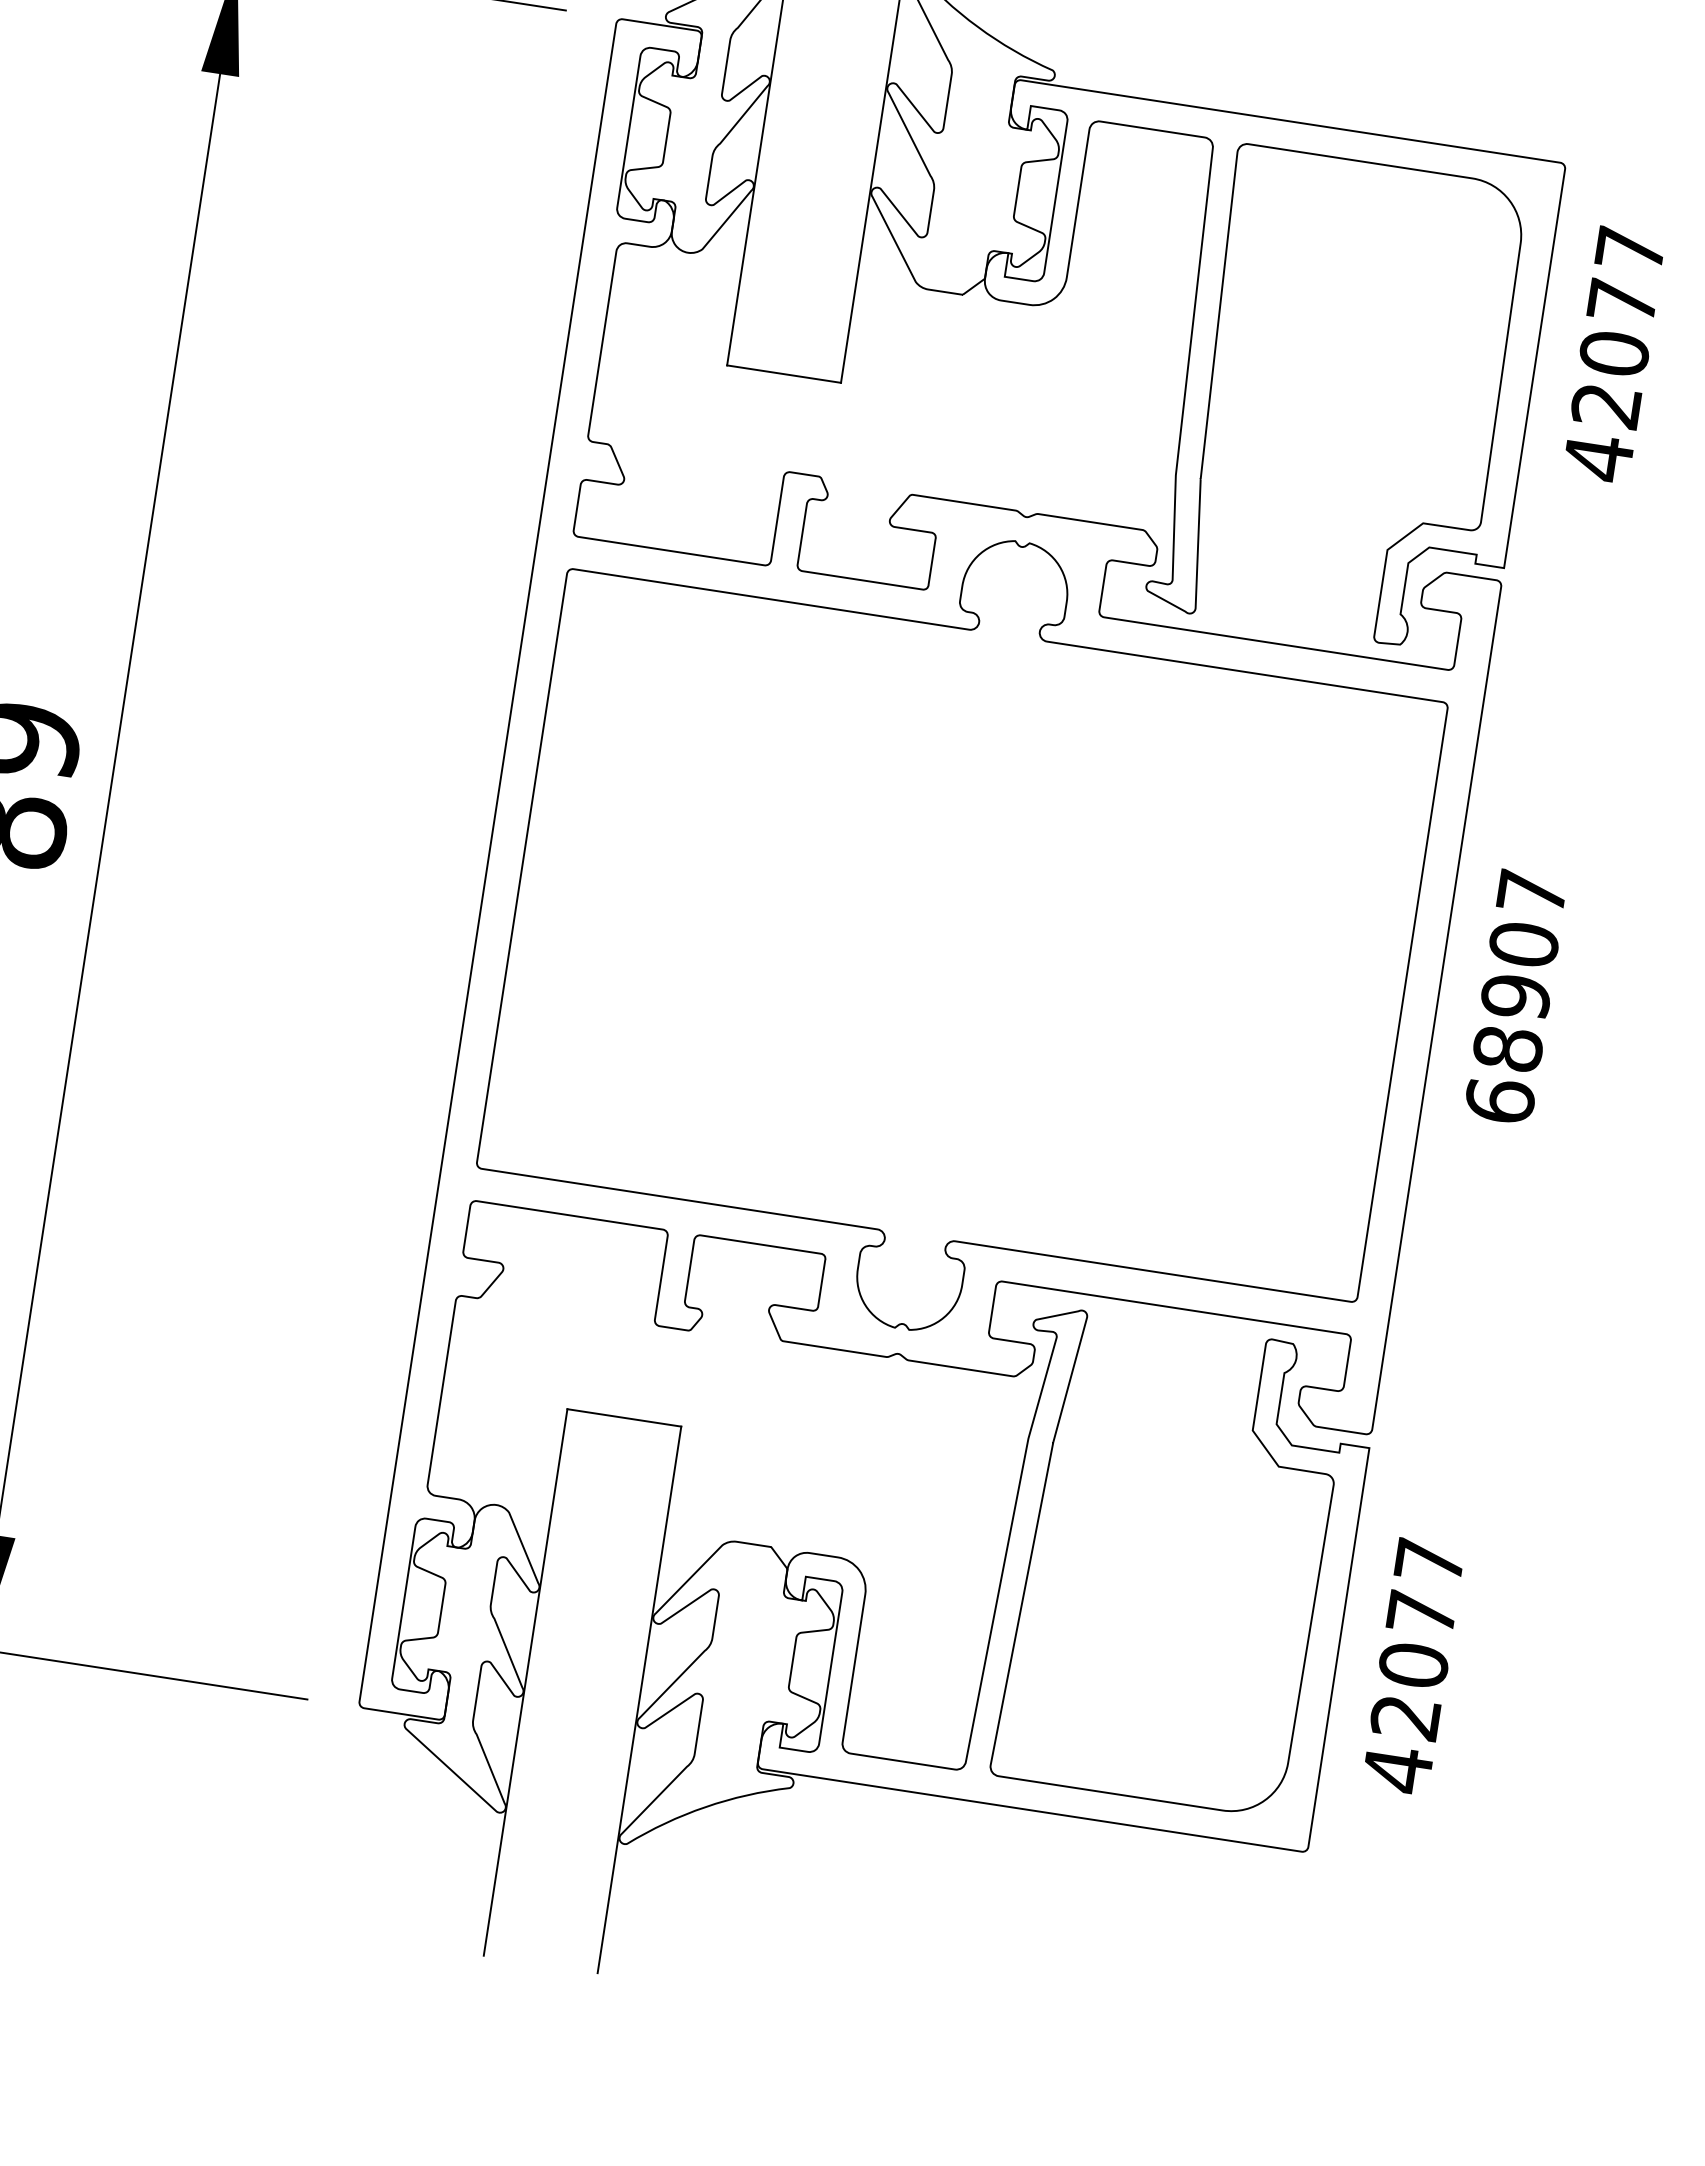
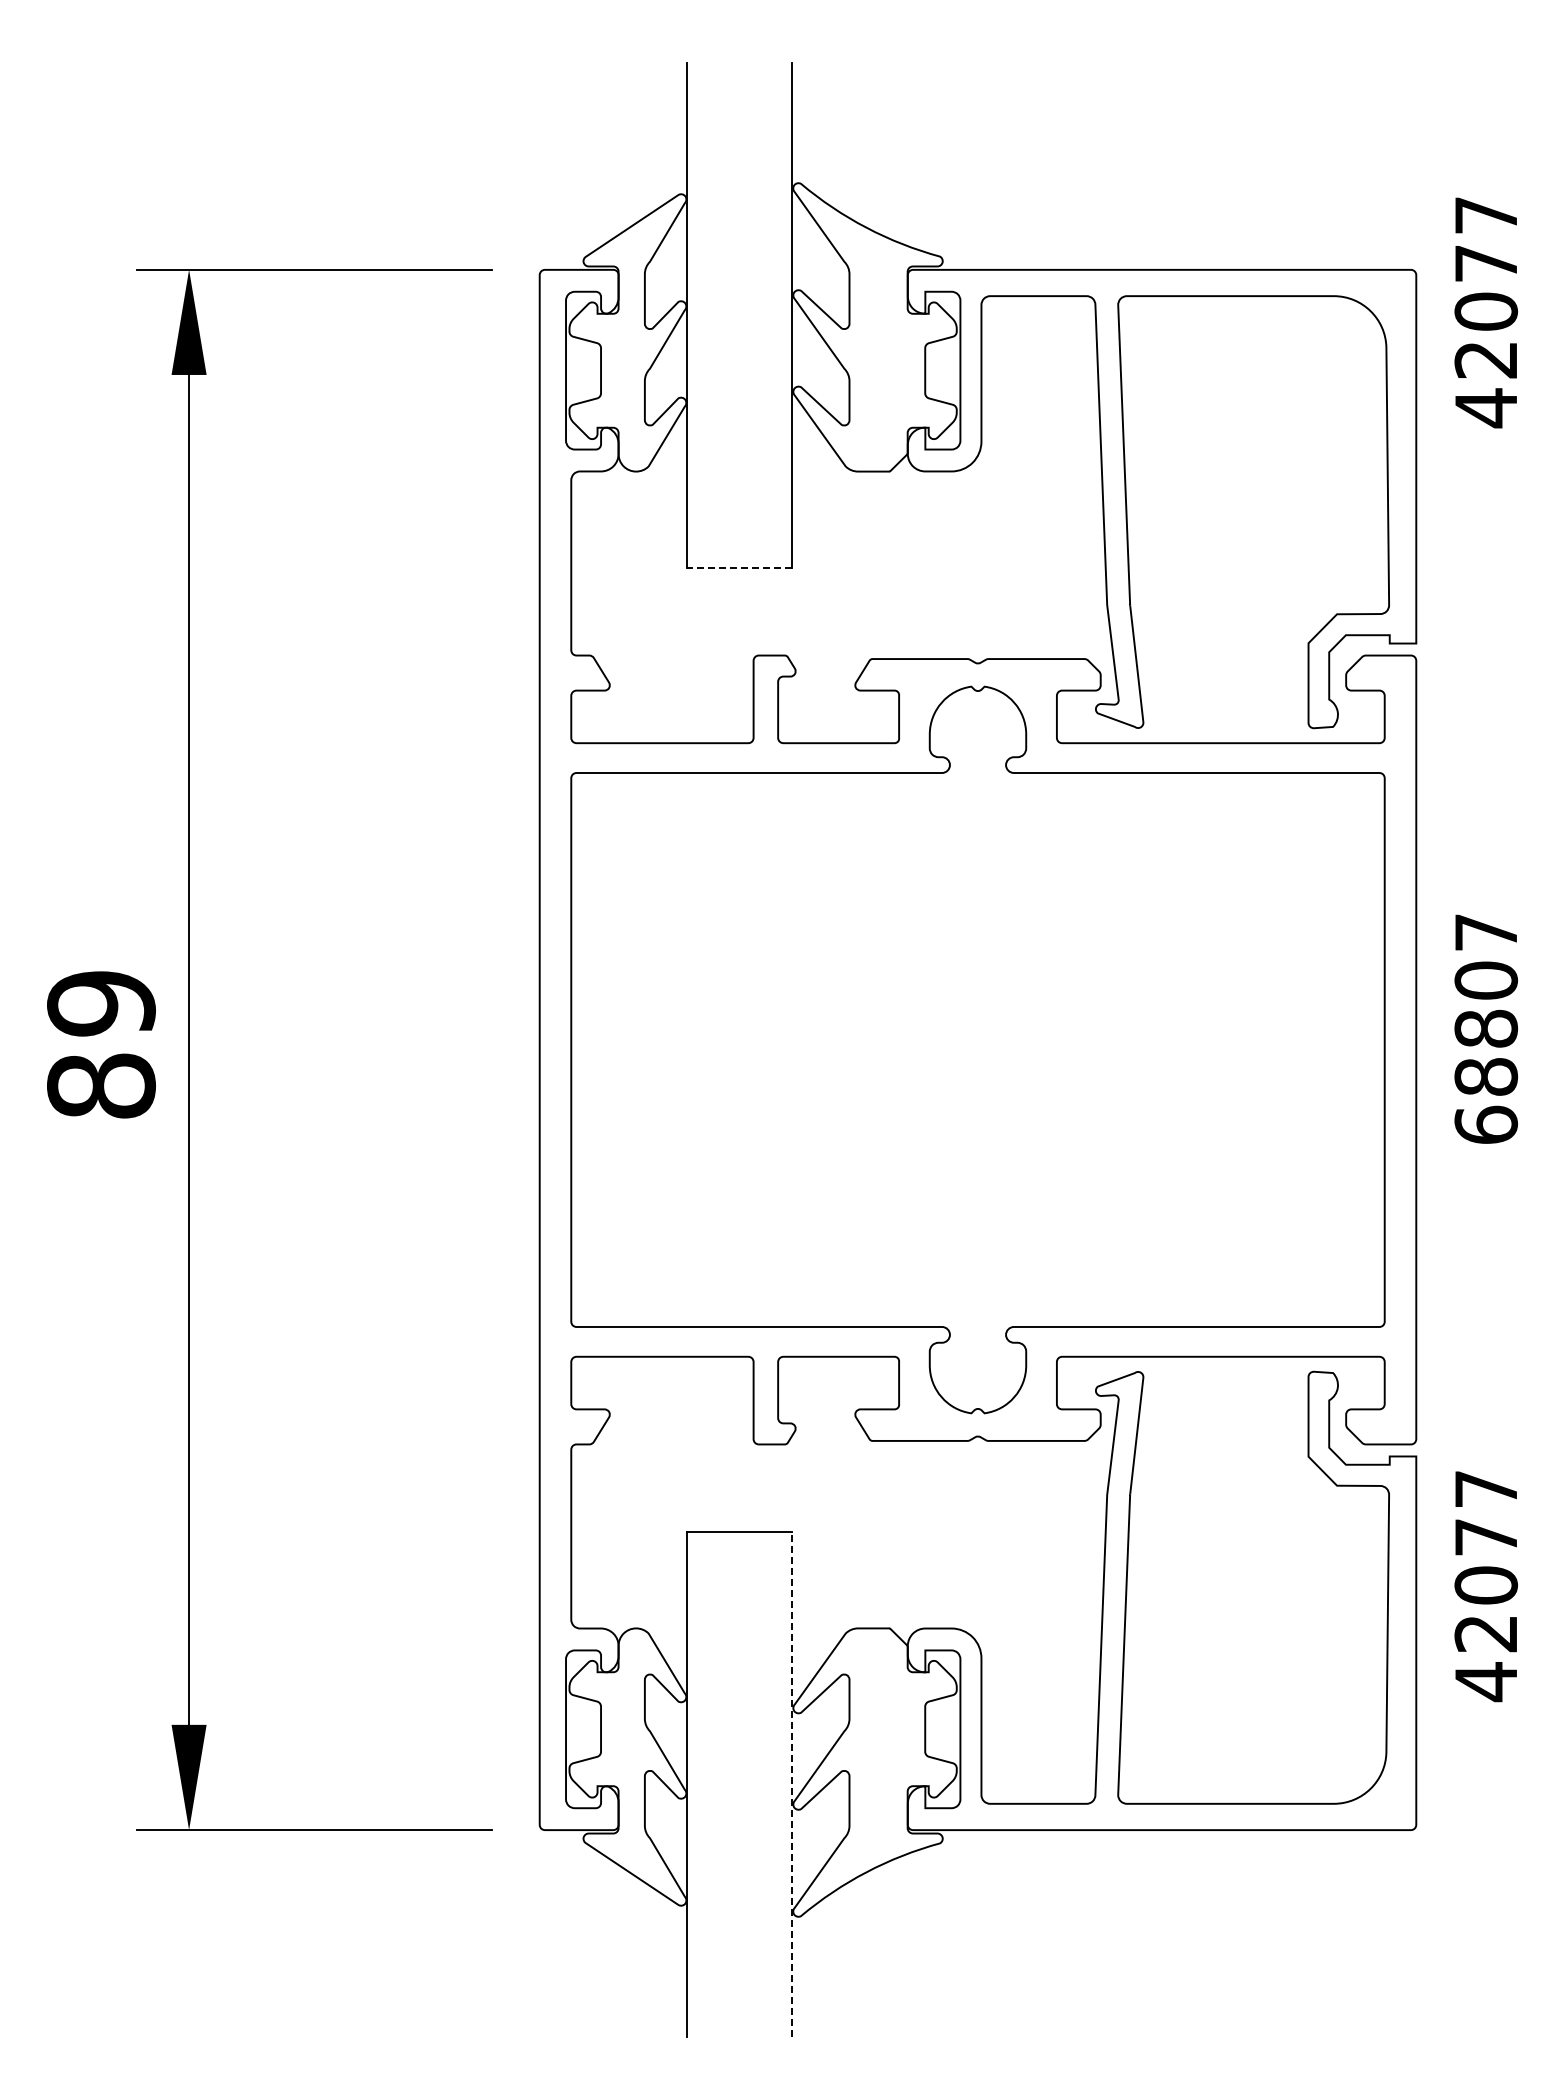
text: (1613, 354) -> (1485, 312), moved
line: (784, 373) -> (739, 567), solid -> dashed
text: (1516, 996) -> (1486, 1028), 68907 -> 68807
text: (1412, 1666) -> (1485, 1586), moved
line: (639, 1699) -> (792, 1784), solid -> dashed

